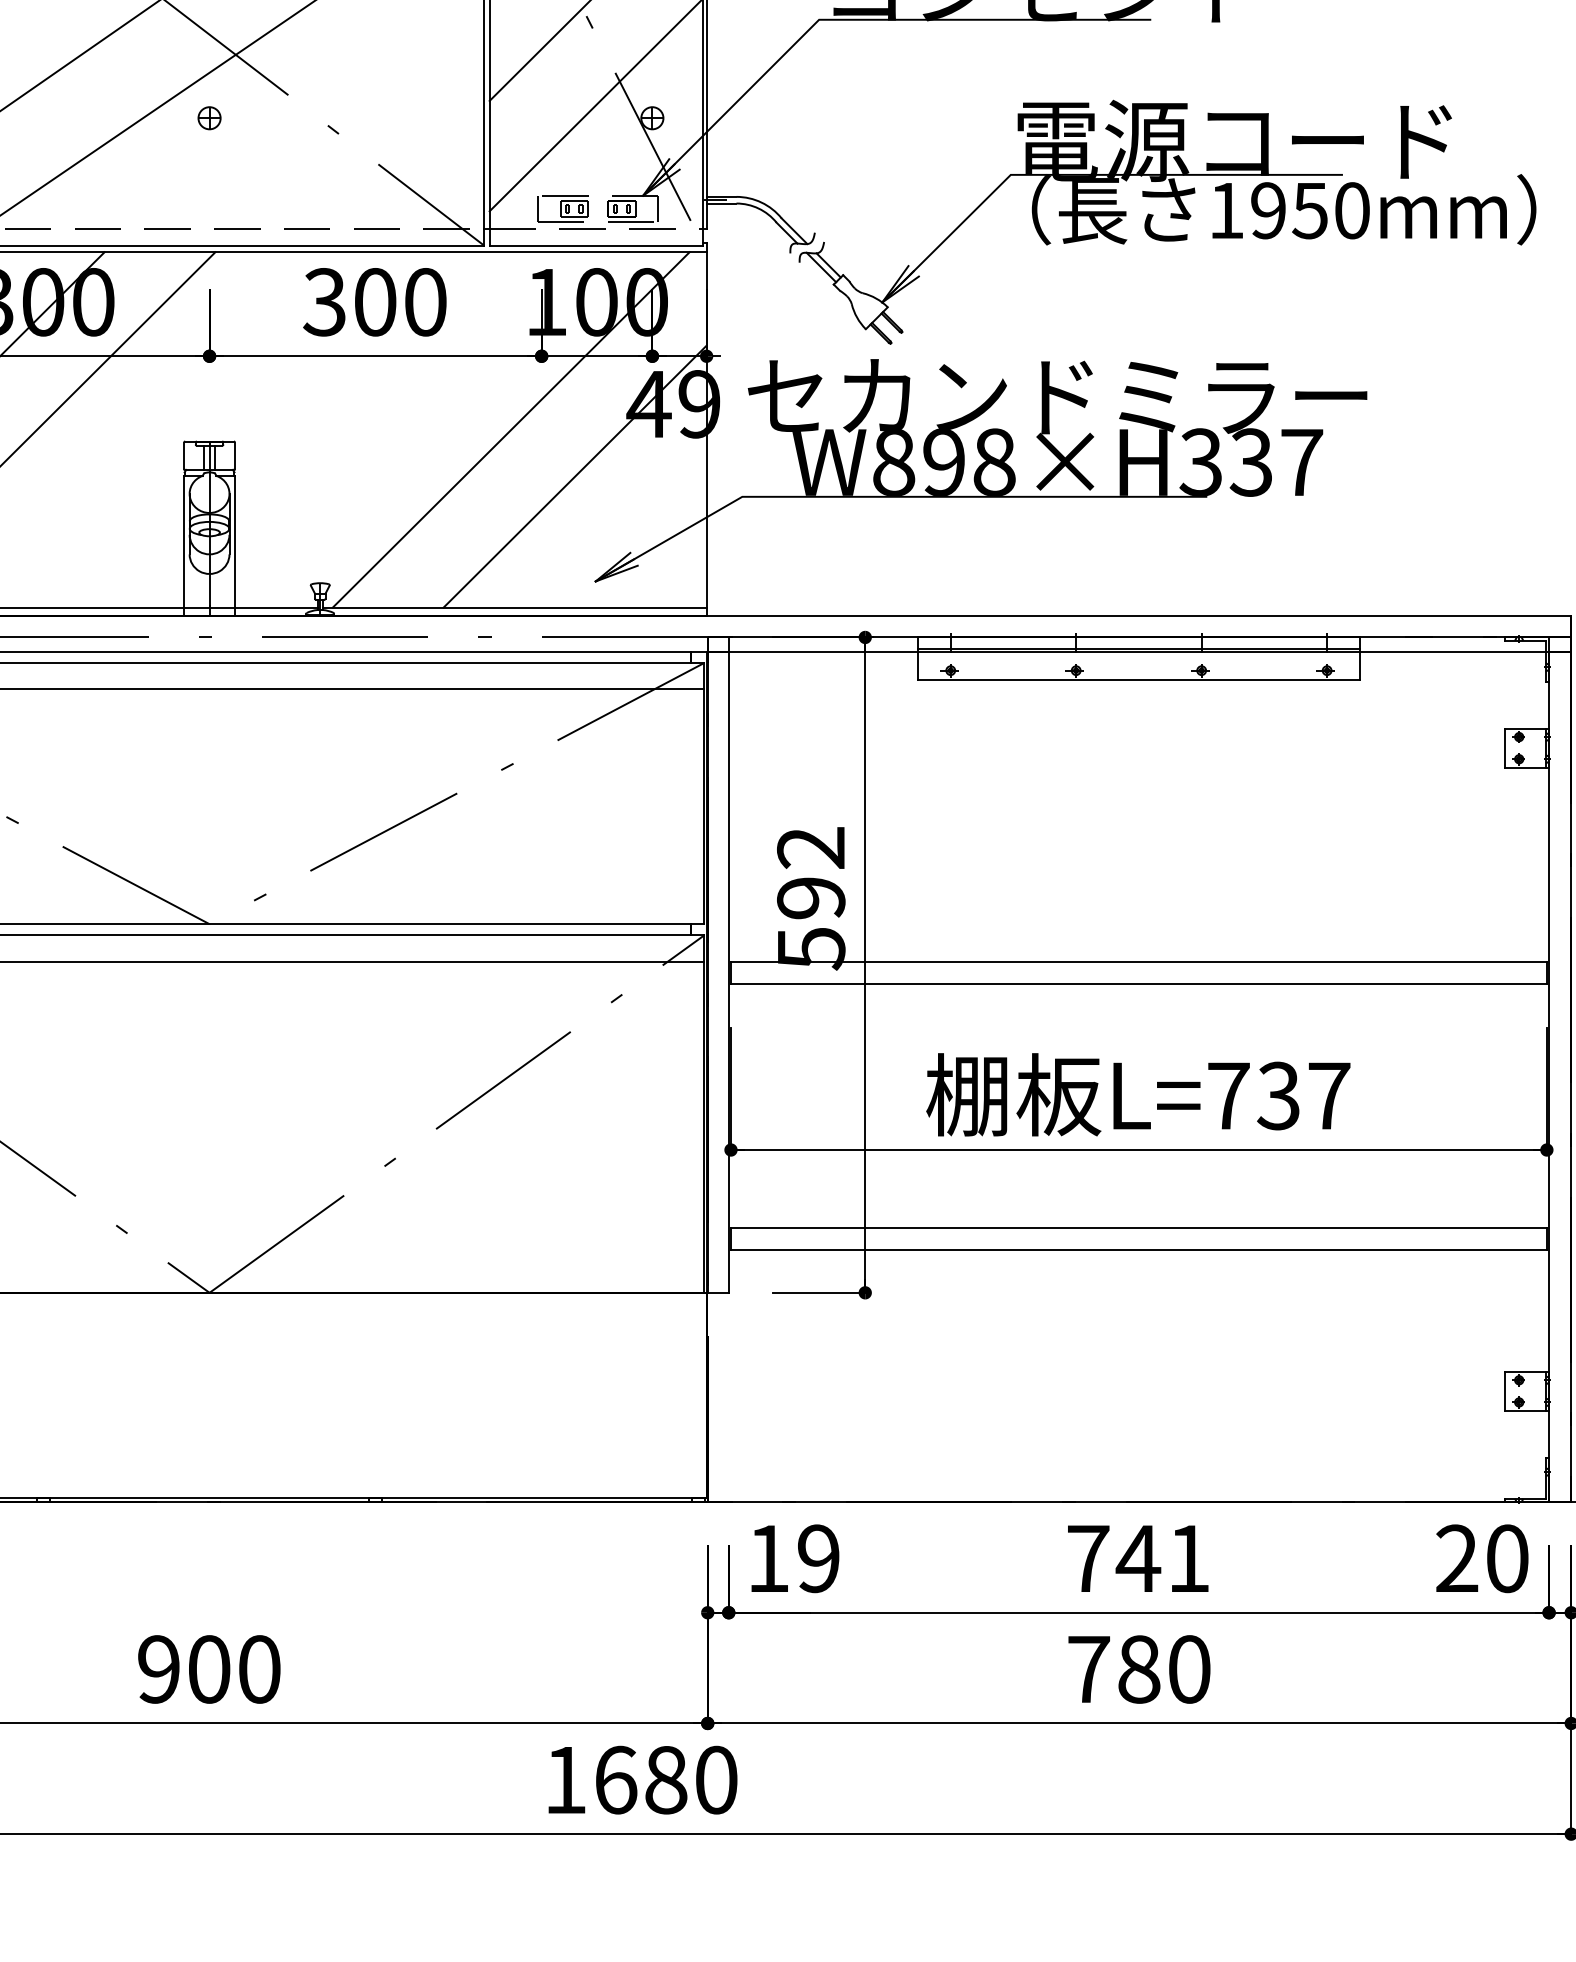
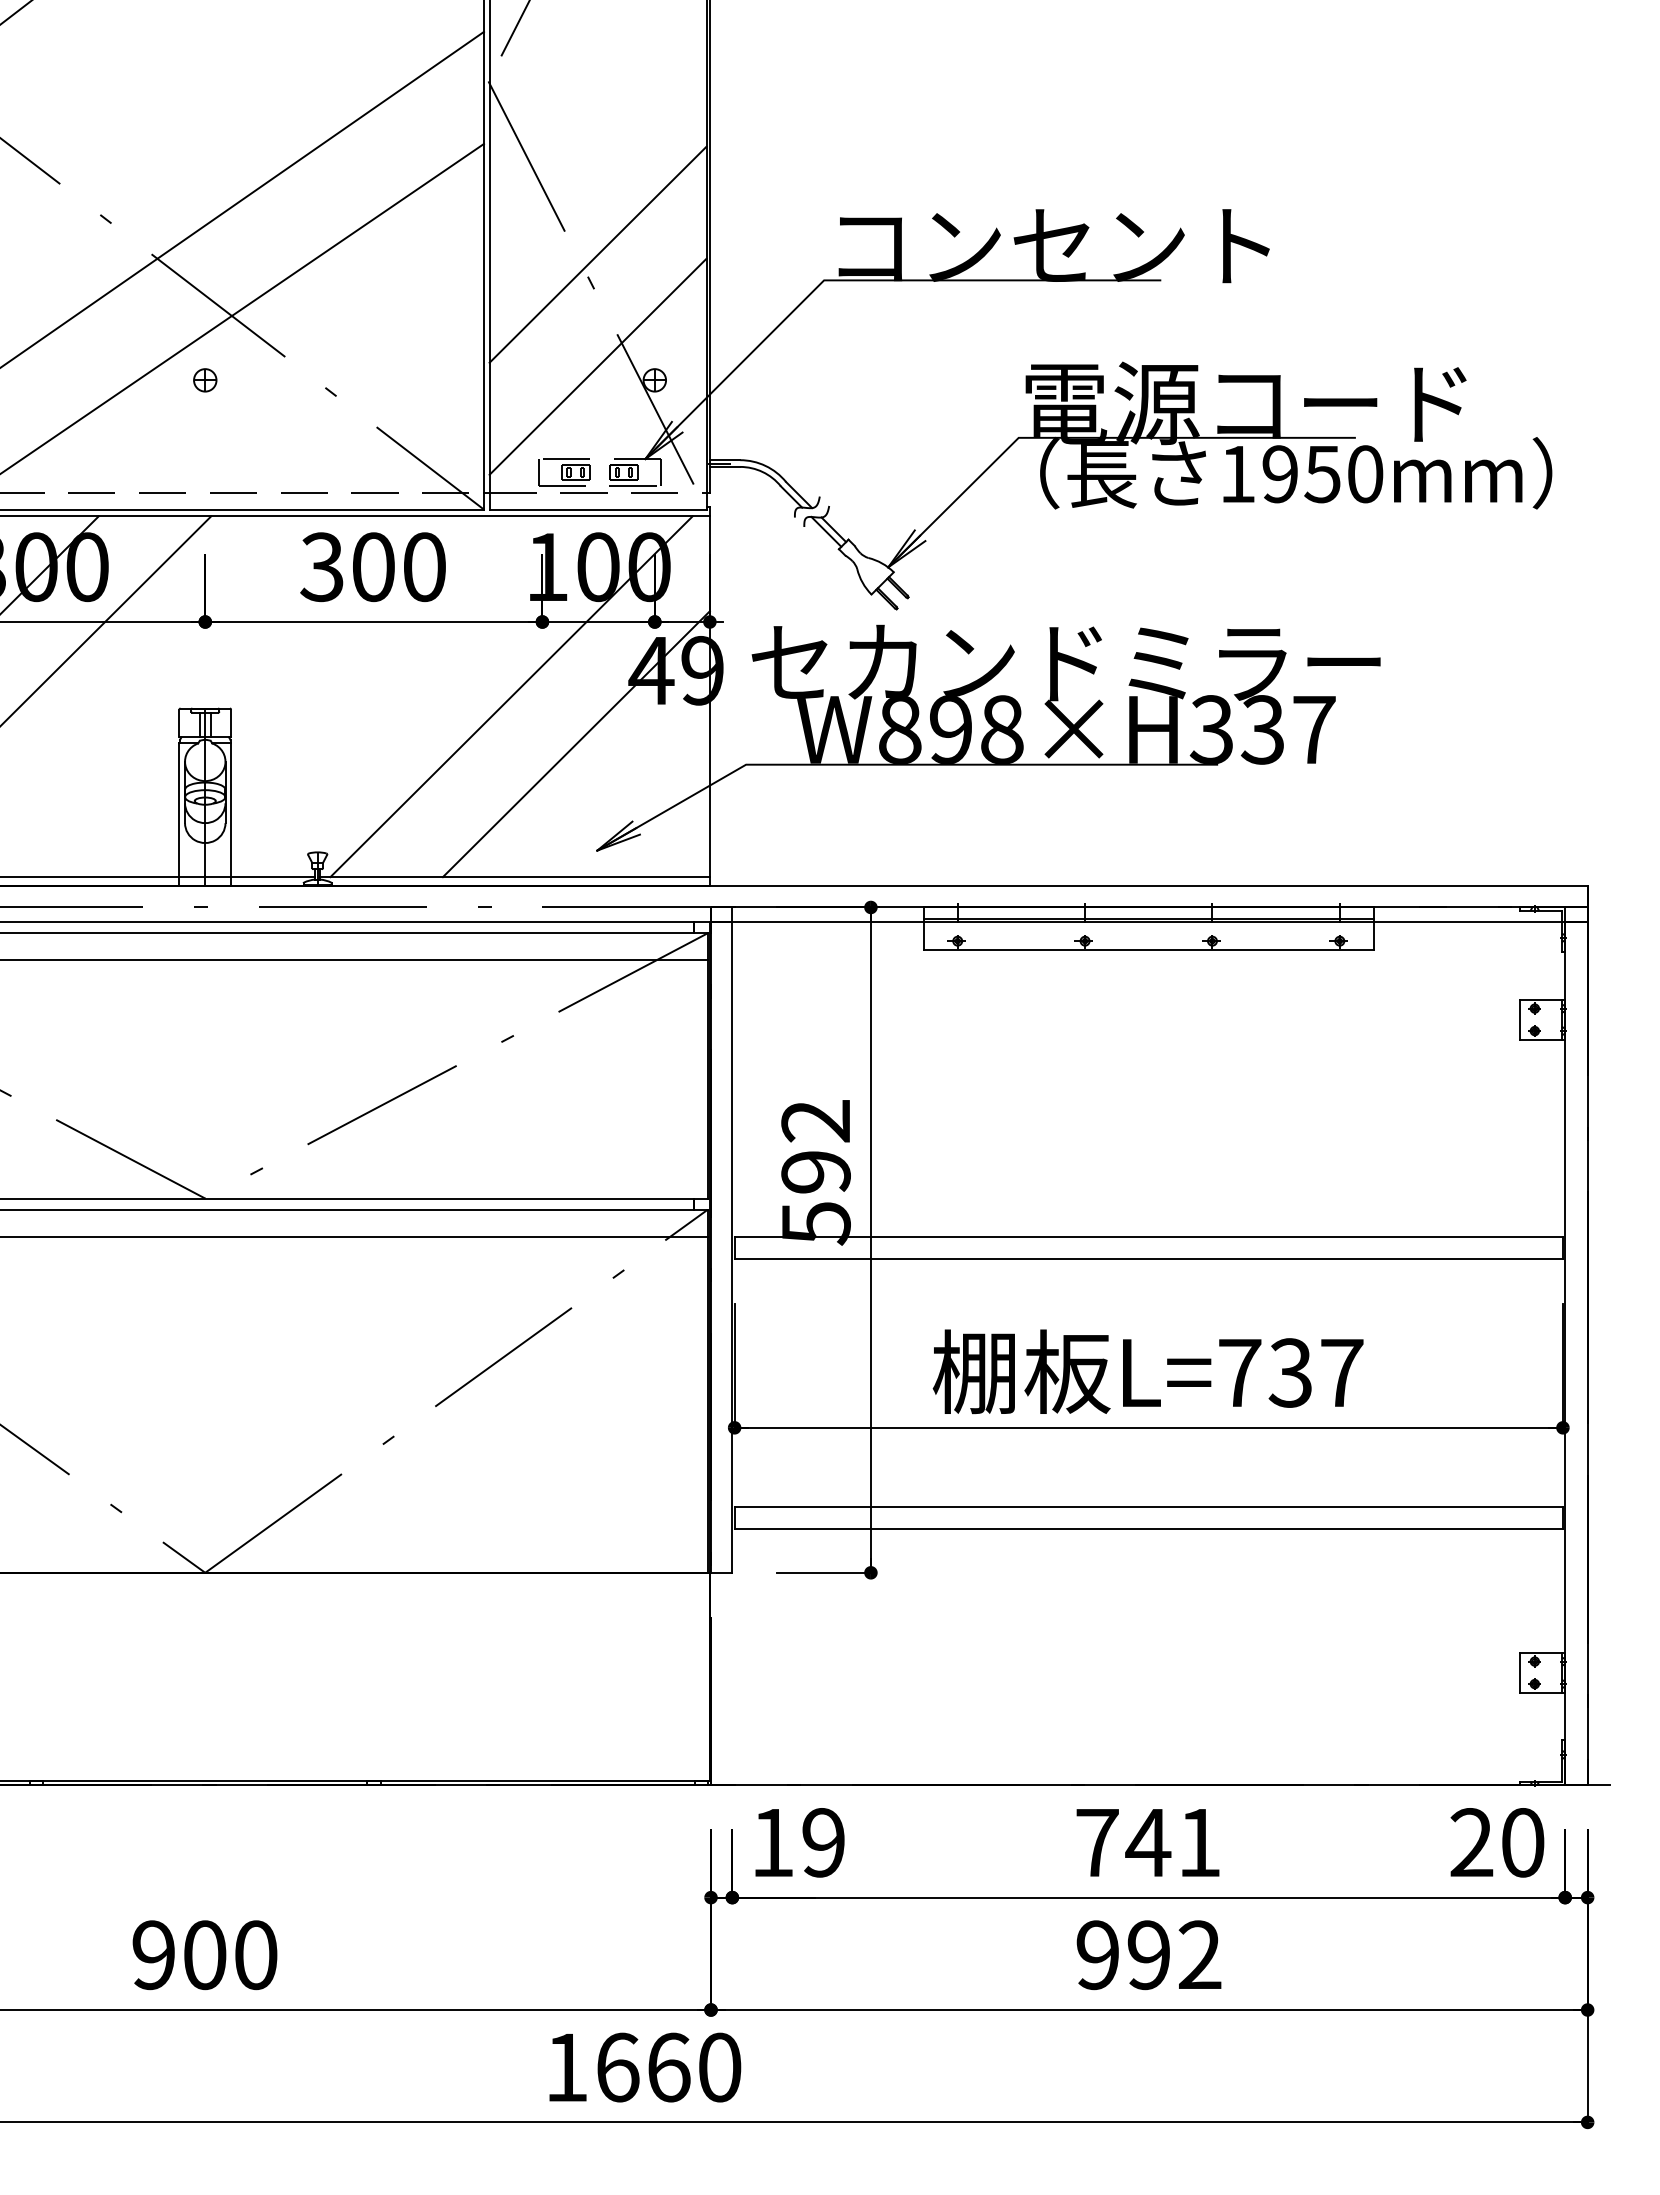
text: (1138, 1669) -> (1148, 1955), 780 -> 992
text: (665, 1780) -> (668, 2067), 1680 -> 1660

